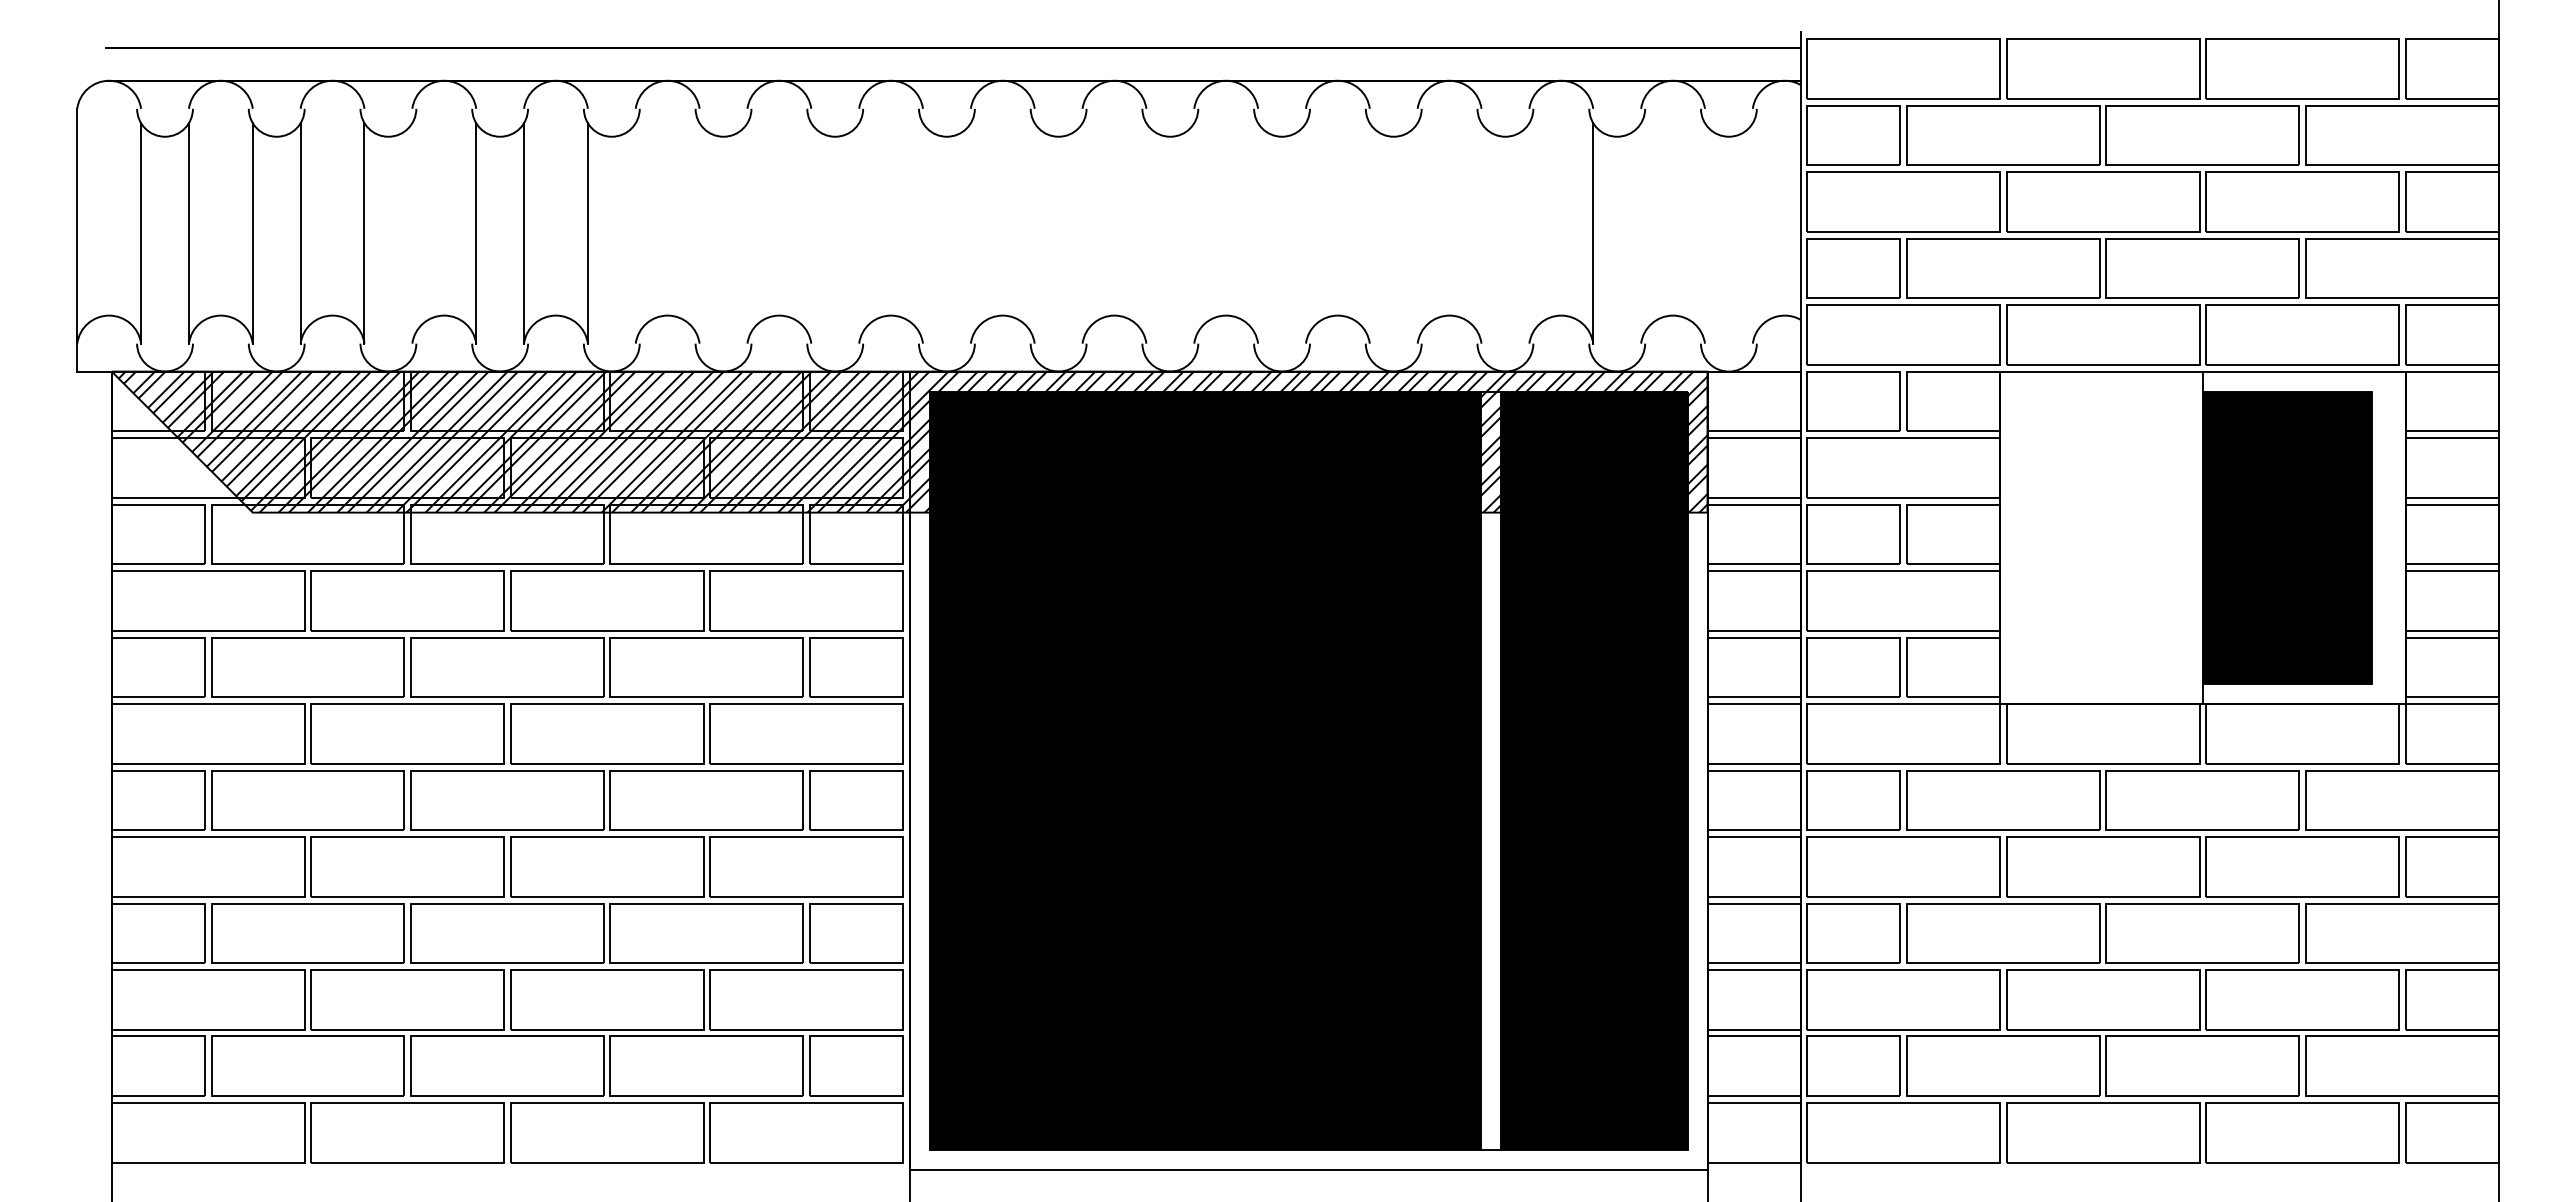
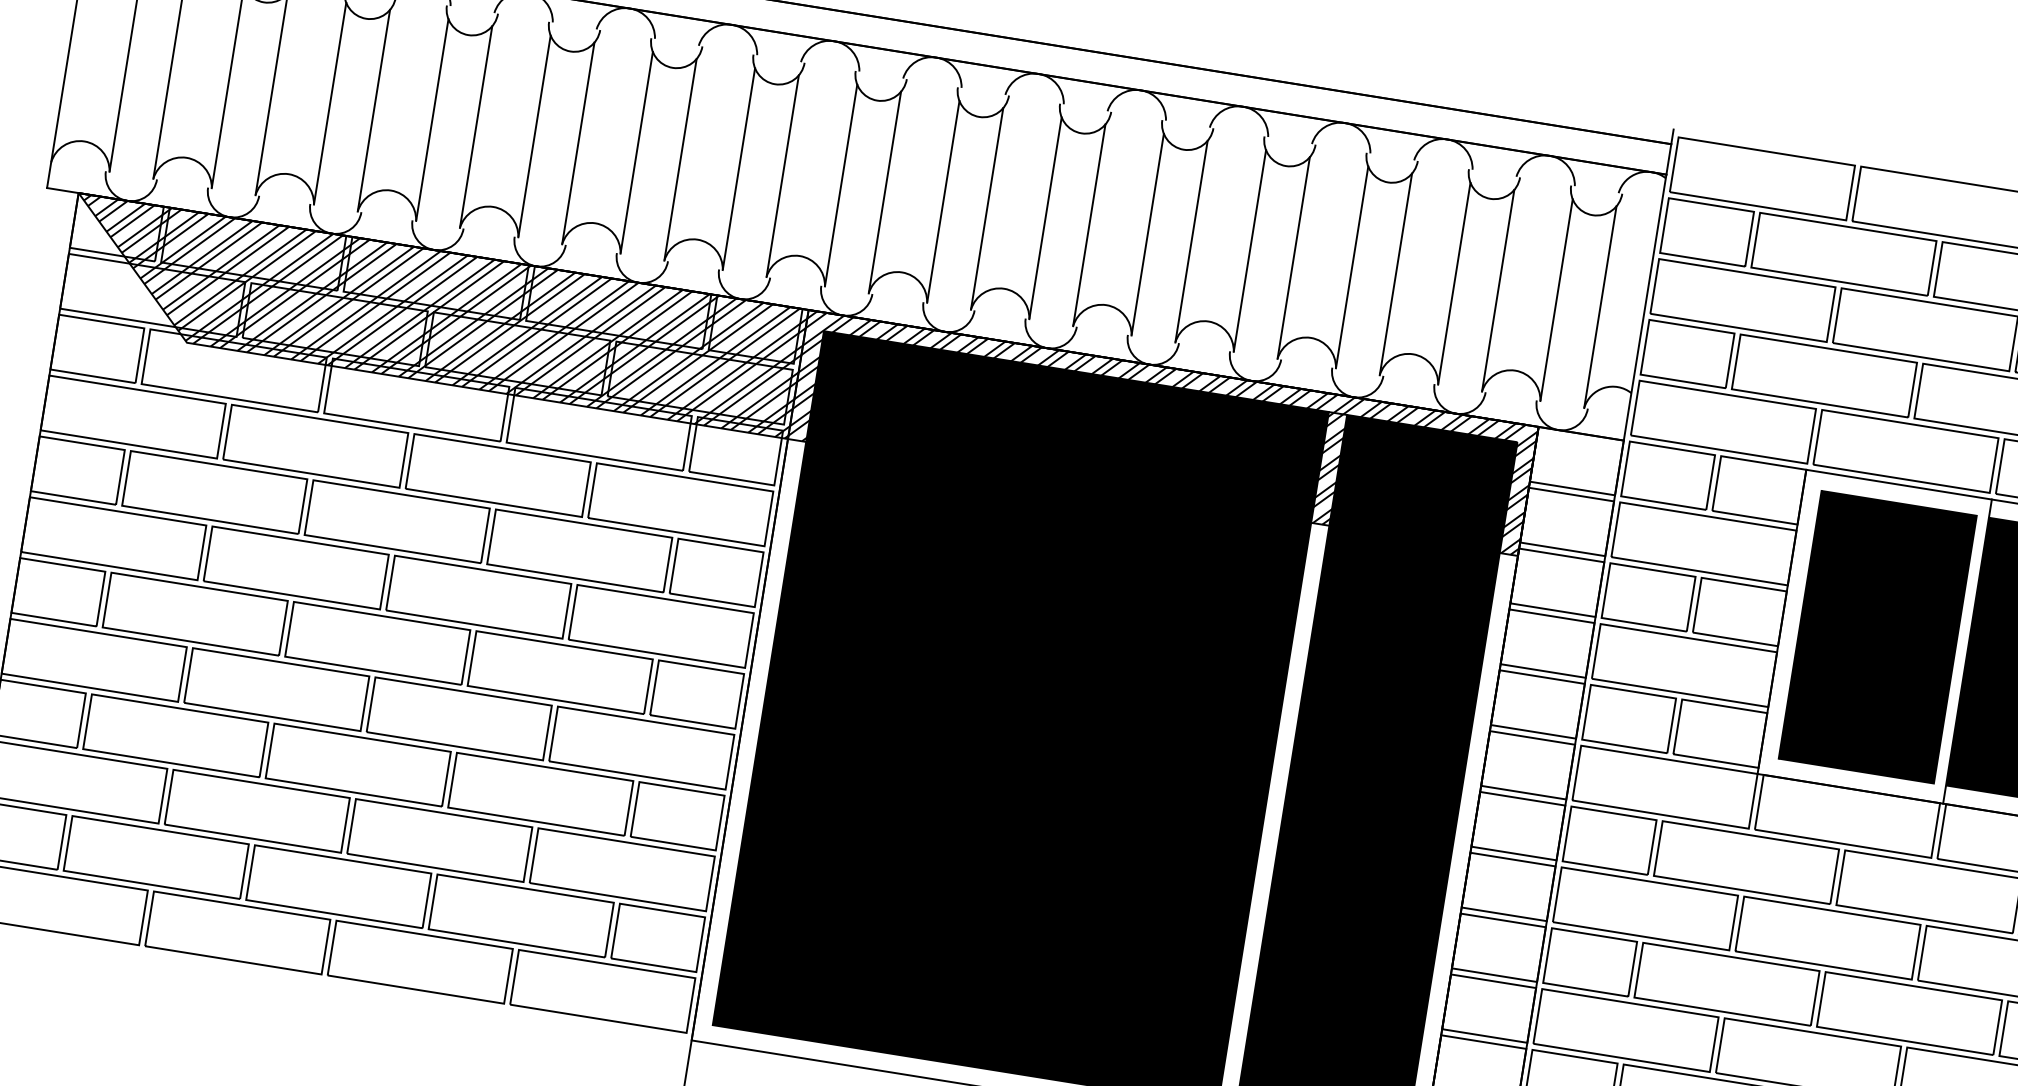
line: (412, 233) -> (374, 110), added
line: (635, 233) -> (578, 143), added
line: (699, 233) -> (636, 152), added
line: (747, 233) -> (680, 159), added
line: (811, 233) -> (739, 169), added
line: (859, 233) -> (783, 176), added
line: (923, 233) -> (841, 185), added
line: (970, 233) -> (884, 192), added
line: (1034, 233) -> (943, 201), added
line: (1082, 233) -> (987, 208), added
line: (1146, 233) -> (1045, 218), added
line: (1194, 233) -> (1089, 225), added
line: (1258, 233) -> (1148, 234), added
line: (1305, 233) -> (1191, 241), added
line: (1369, 233) -> (1249, 251), added
line: (1417, 233) -> (1293, 258), added
line: (1481, 233) -> (1352, 267), added
line: (1529, 233) -> (1396, 274), added
line: (1641, 233) -> (1498, 290), added
line: (1704, 233) -> (1556, 300), added
line: (1752, 233) -> (1600, 307), added
part: (2104, 537) -> (1877, 636), added

